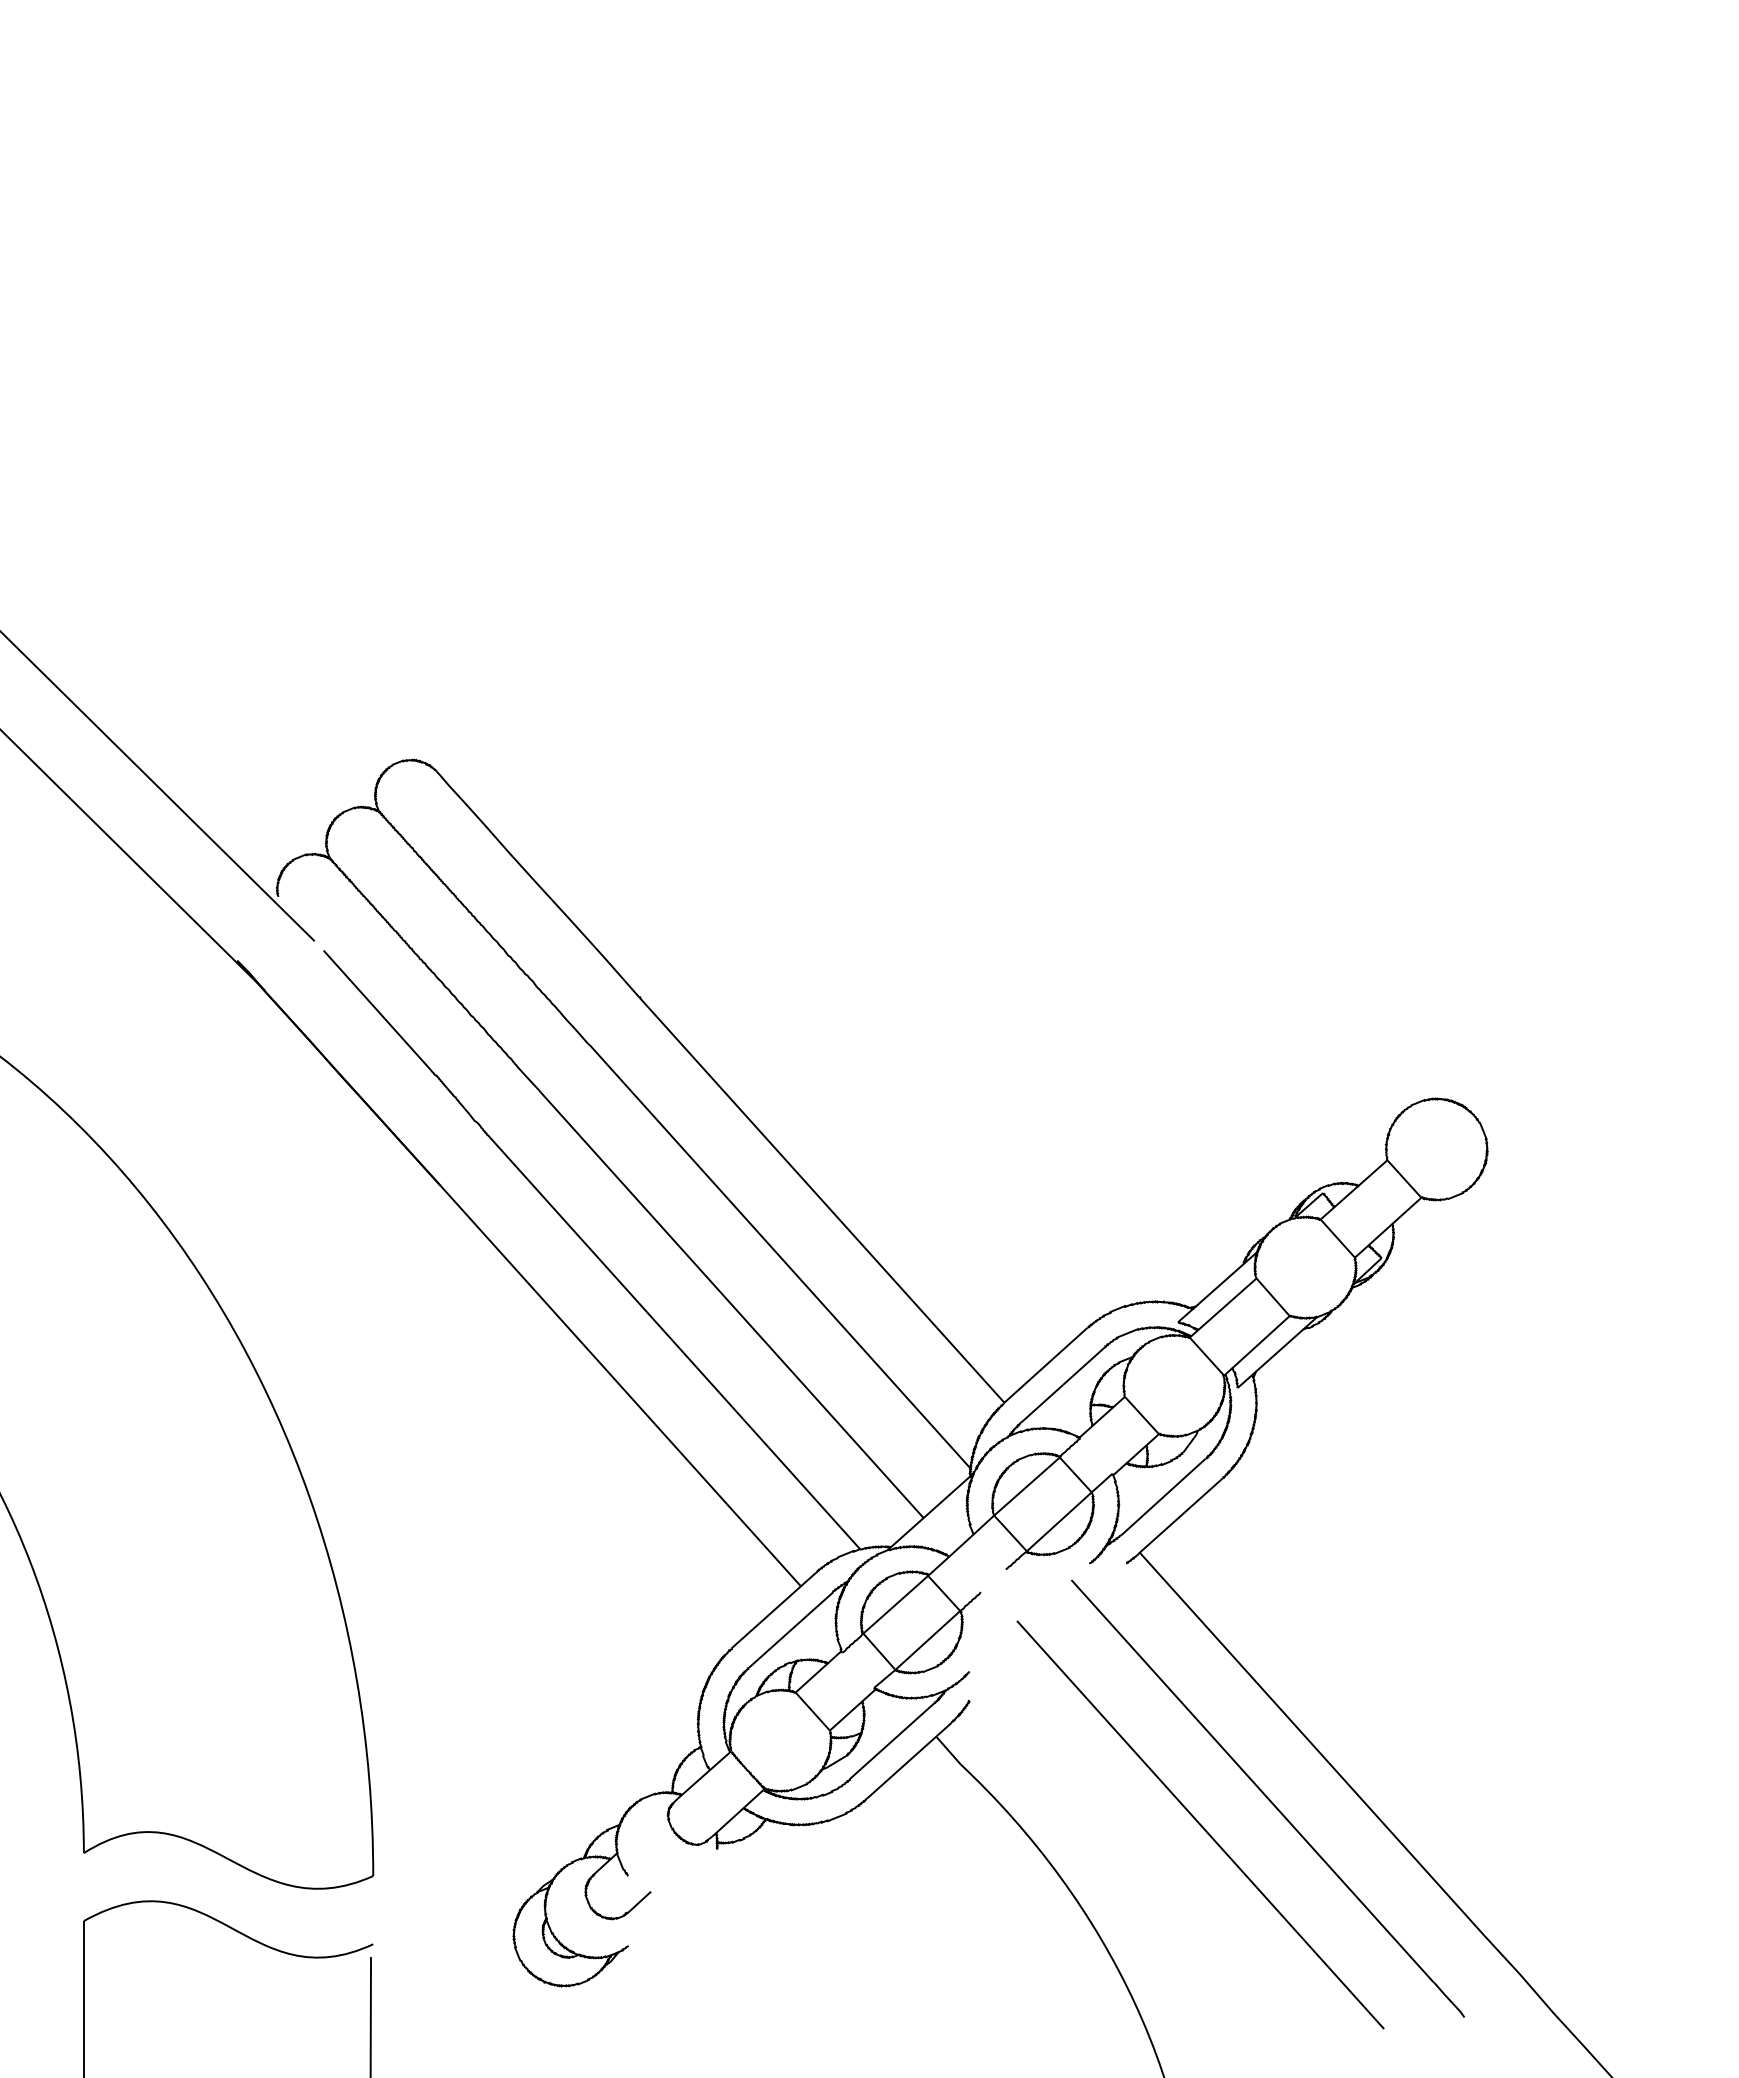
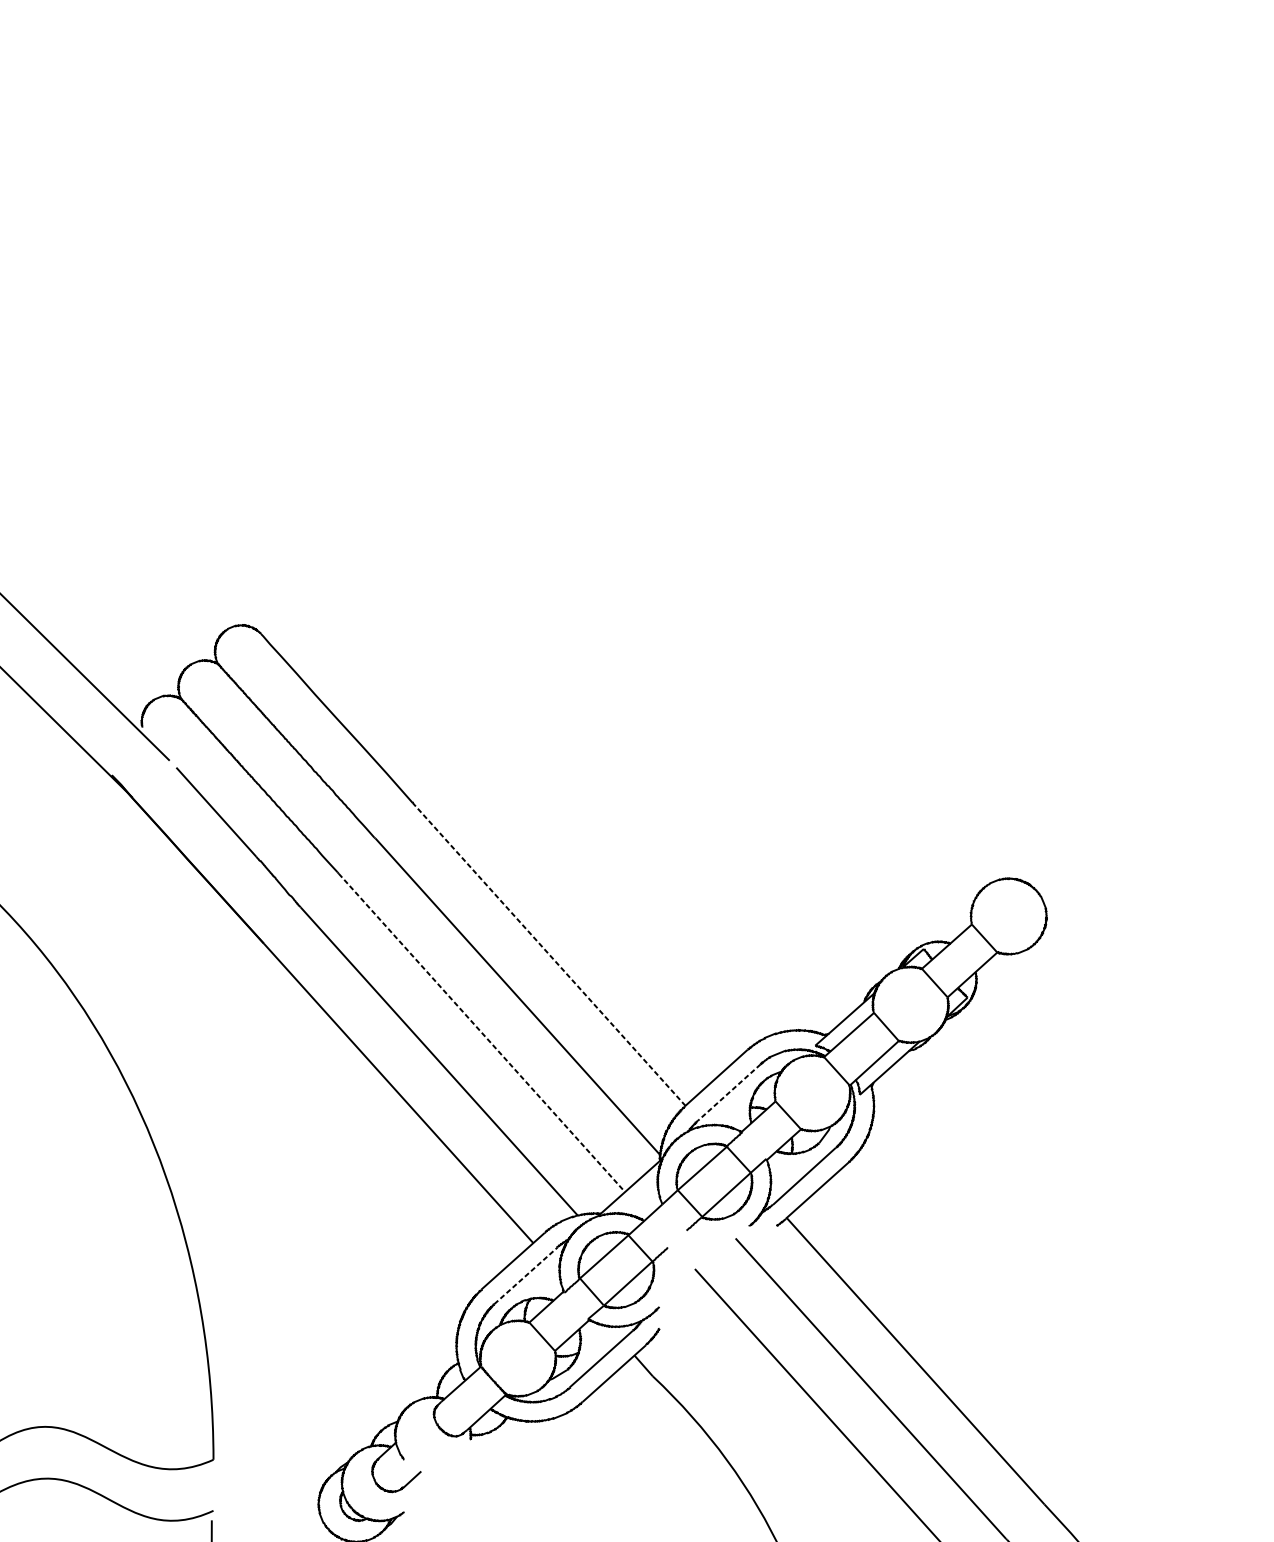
line: (822, 1200) -> (549, 954), solid -> dashed
line: (732, 1305) -> (482, 1033), solid -> dashed
line: (1062, 1385) -> (728, 1092), solid -> dashed
line: (791, 1630) -> (526, 1276), solid -> dashed

